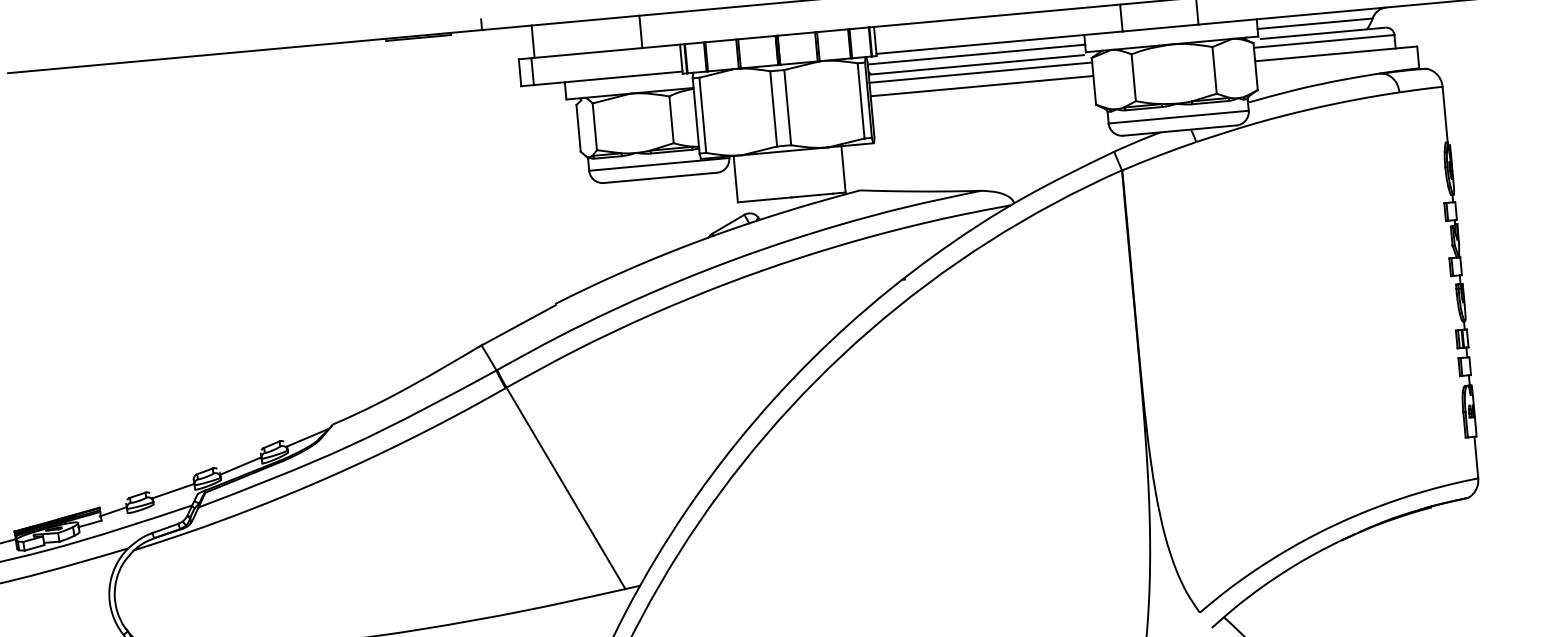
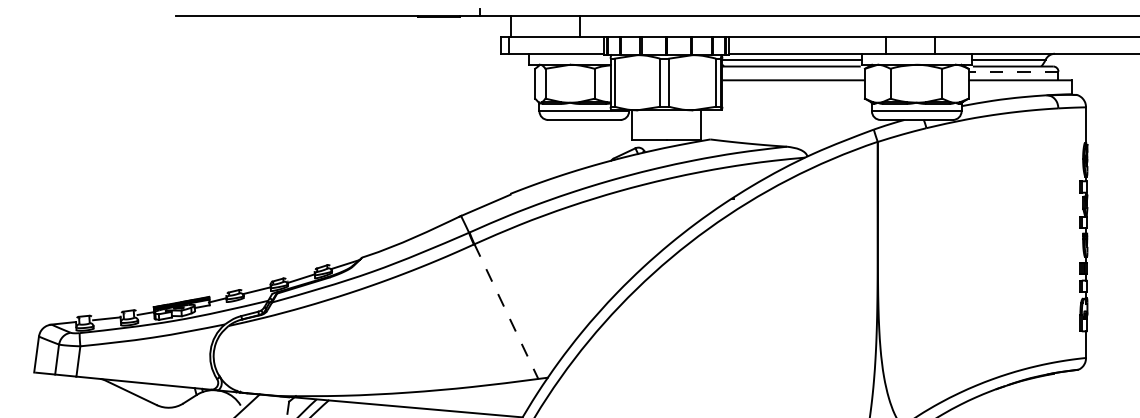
line: (1324, 41) -> (1013, 71), solid -> dashed
line: (980, 72) -> (793, 71), removed
line: (566, 488) -> (506, 311), solid -> dashed

